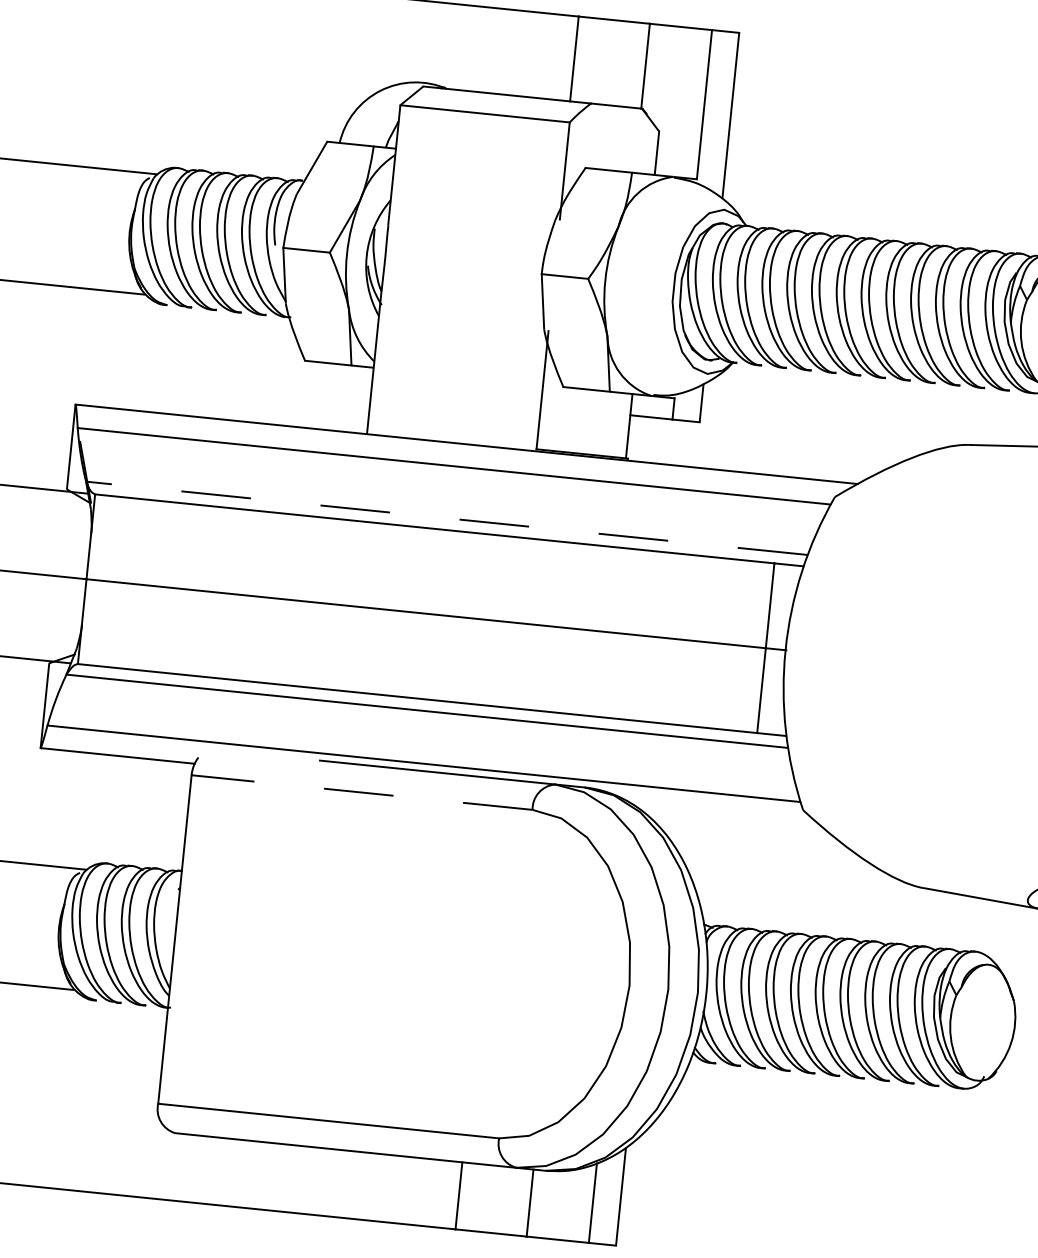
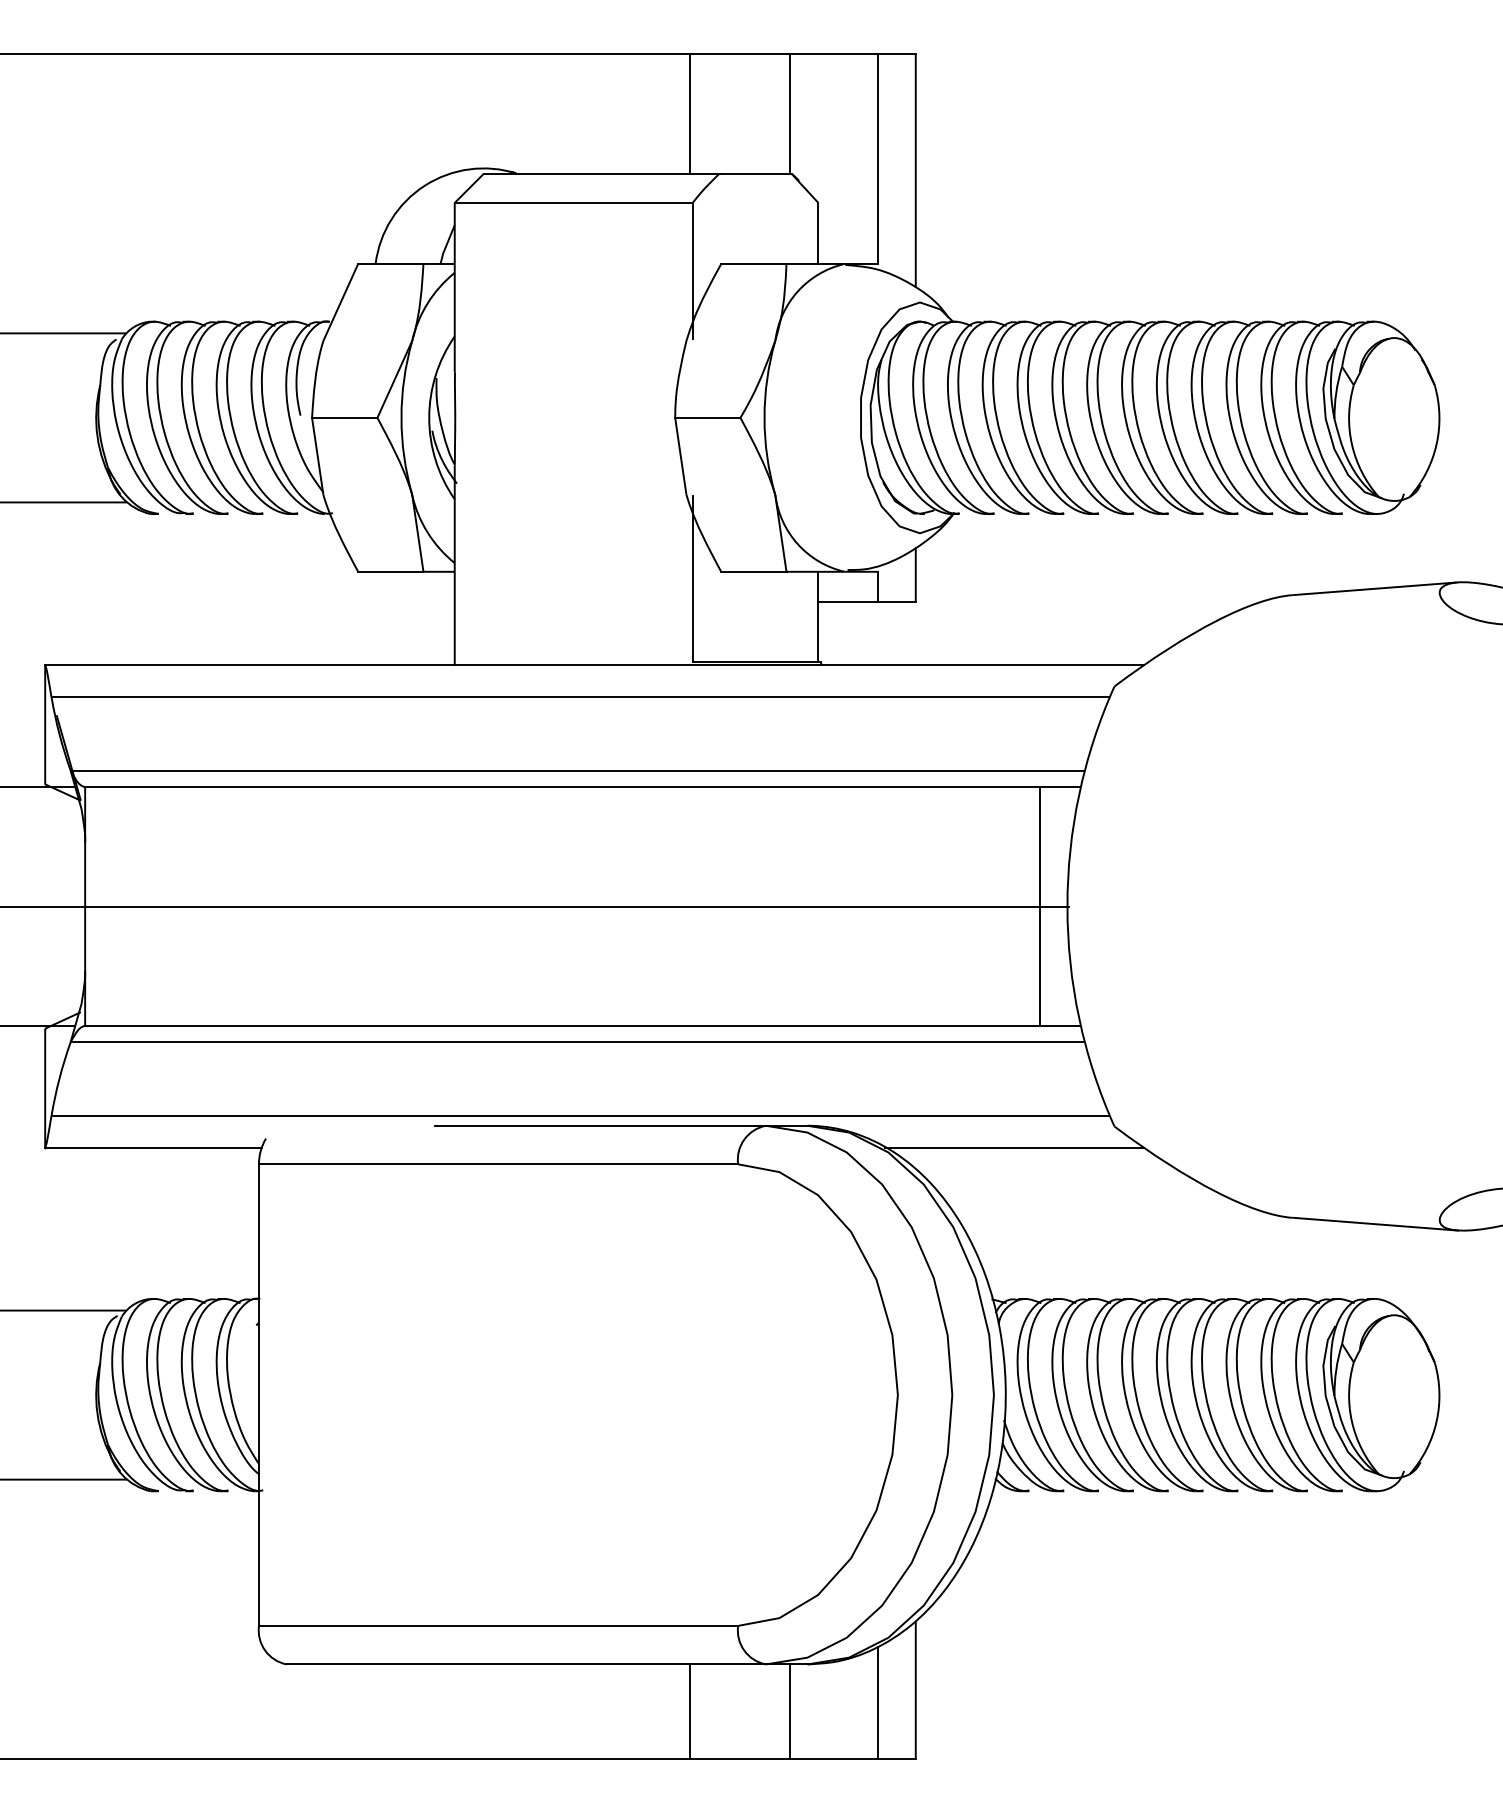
line: (446, 518) -> (577, 770), dashed -> solid
line: (362, 792) -> (498, 1164), dashed -> solid
line: (730, 817) -> (1014, 1147), added

